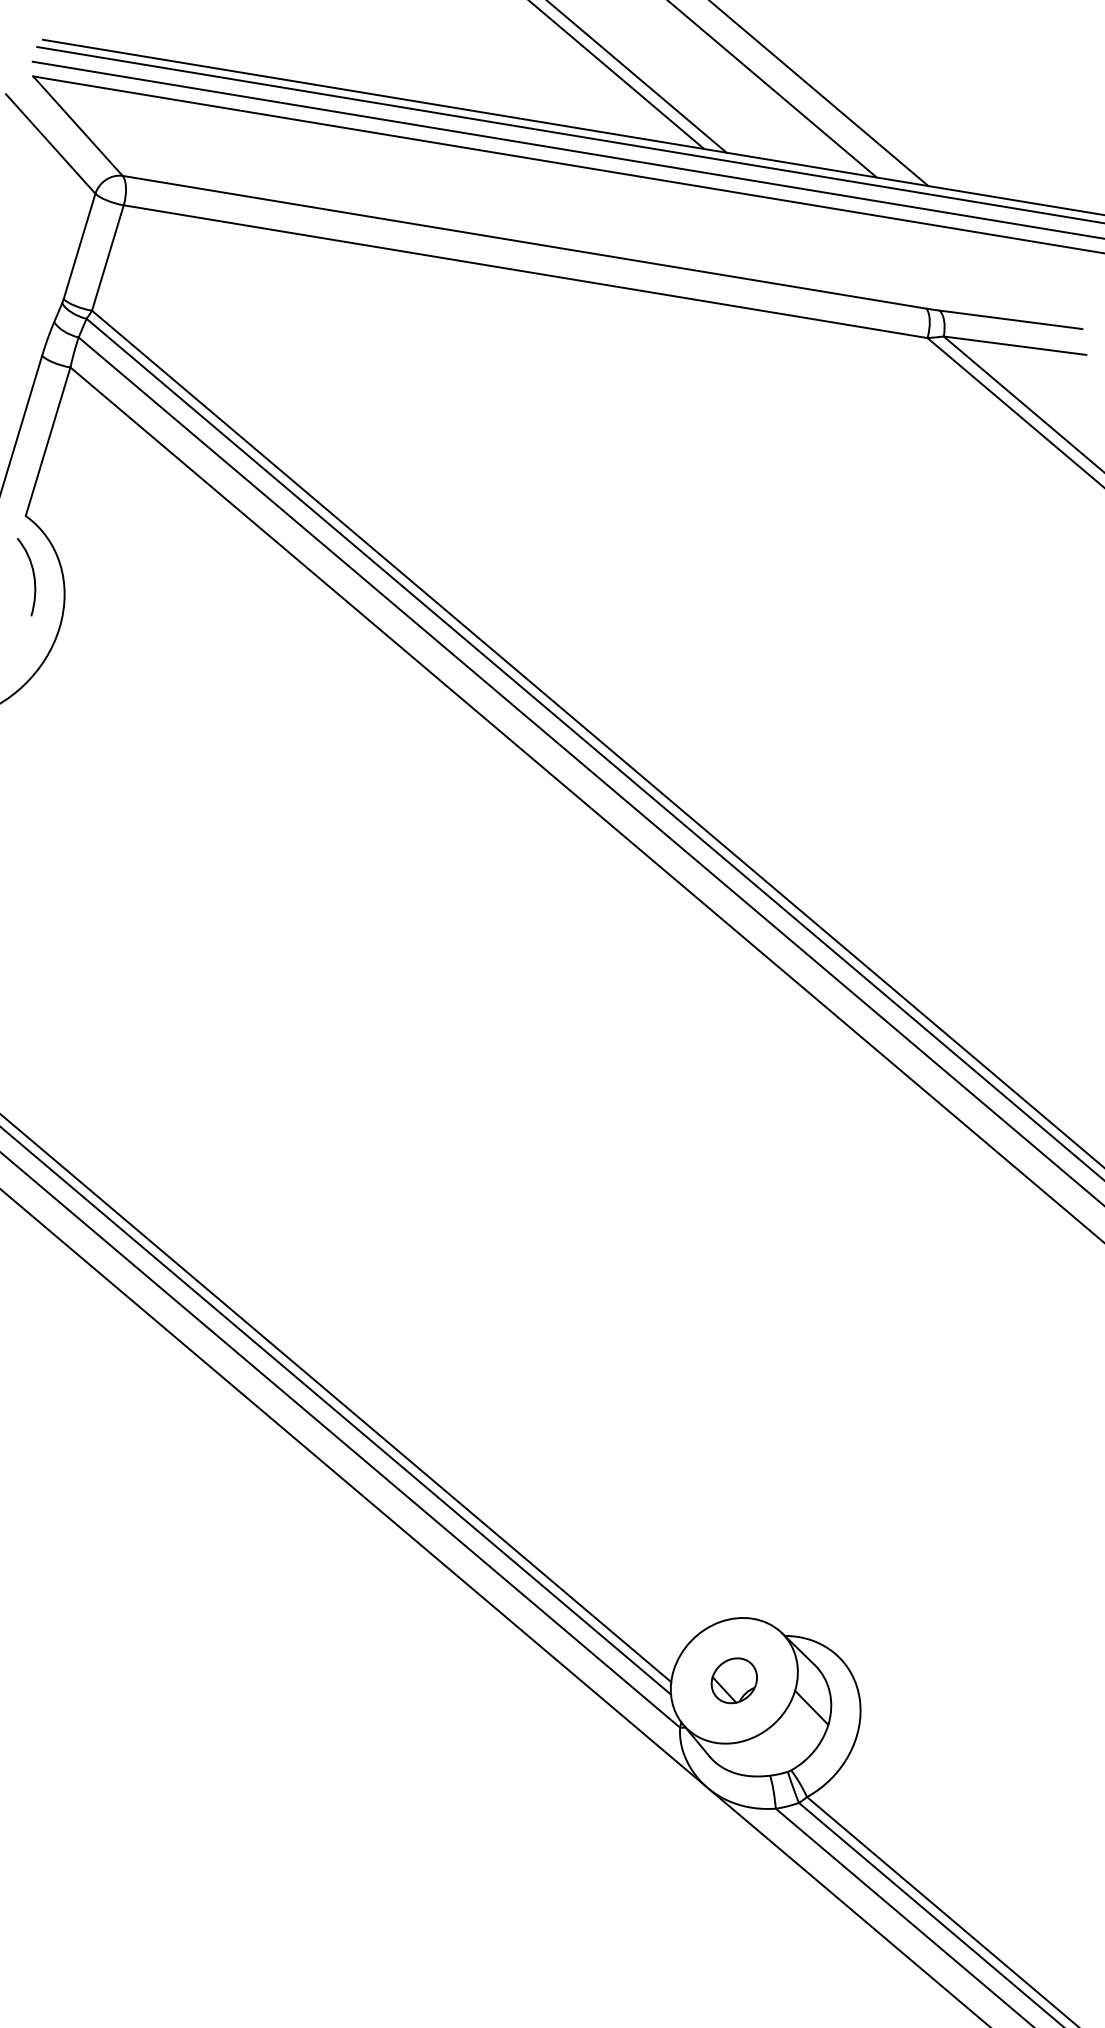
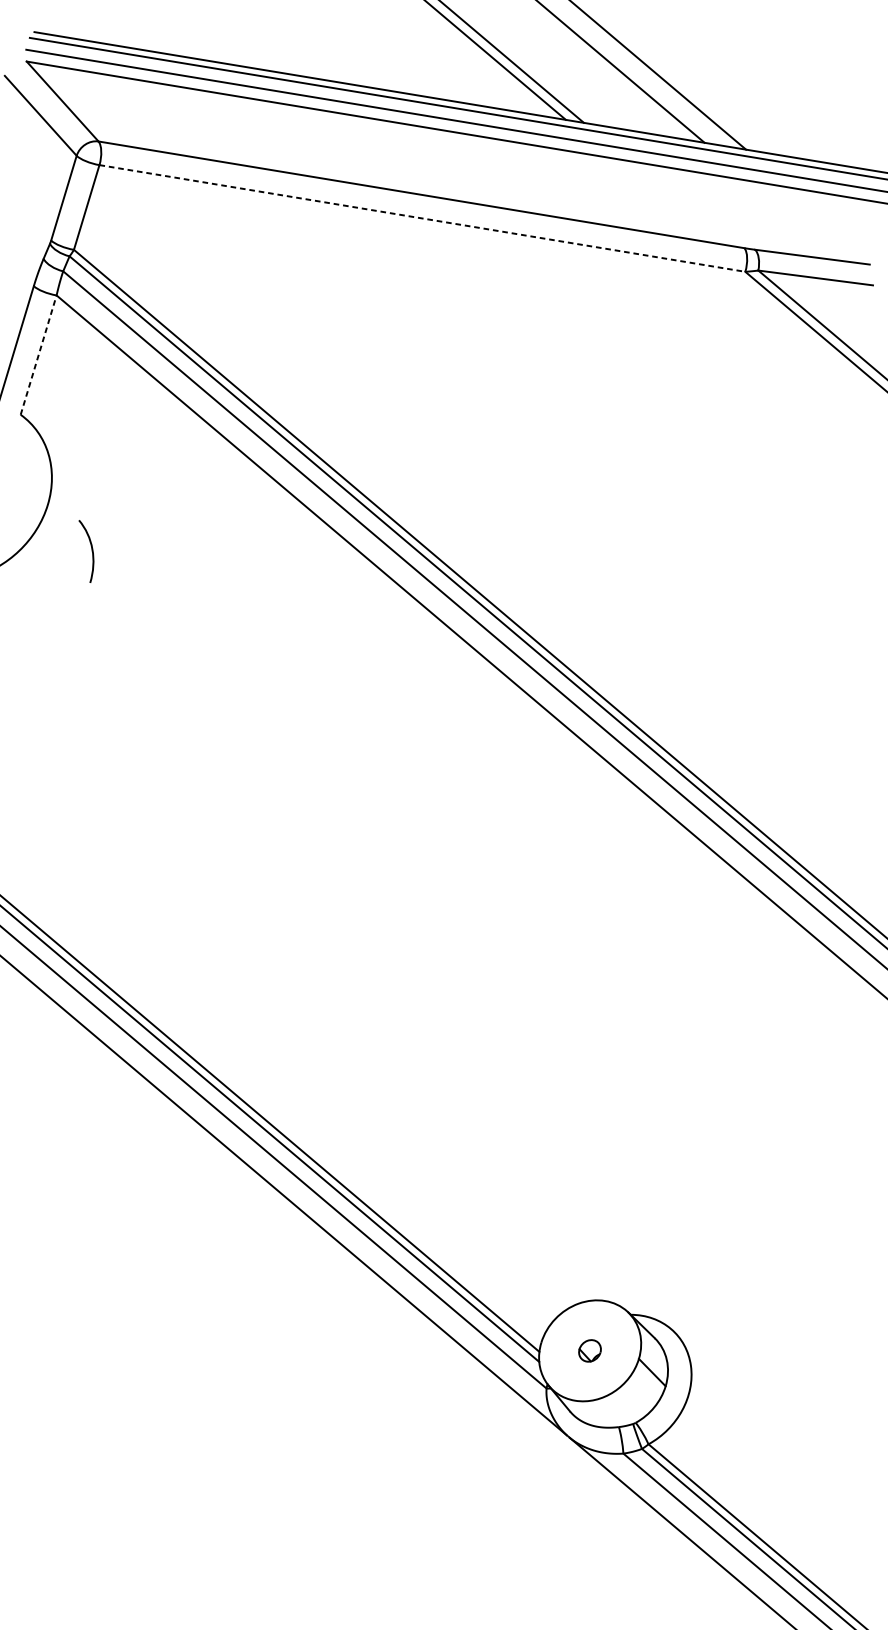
line: (526, 271) -> (423, 218), solid -> dashed
line: (48, 441) -> (38, 354), solid -> dashed
curve: (33, 577) -> (92, 551), moved
part: (733, 1680) -> (589, 1350), size x0.6

